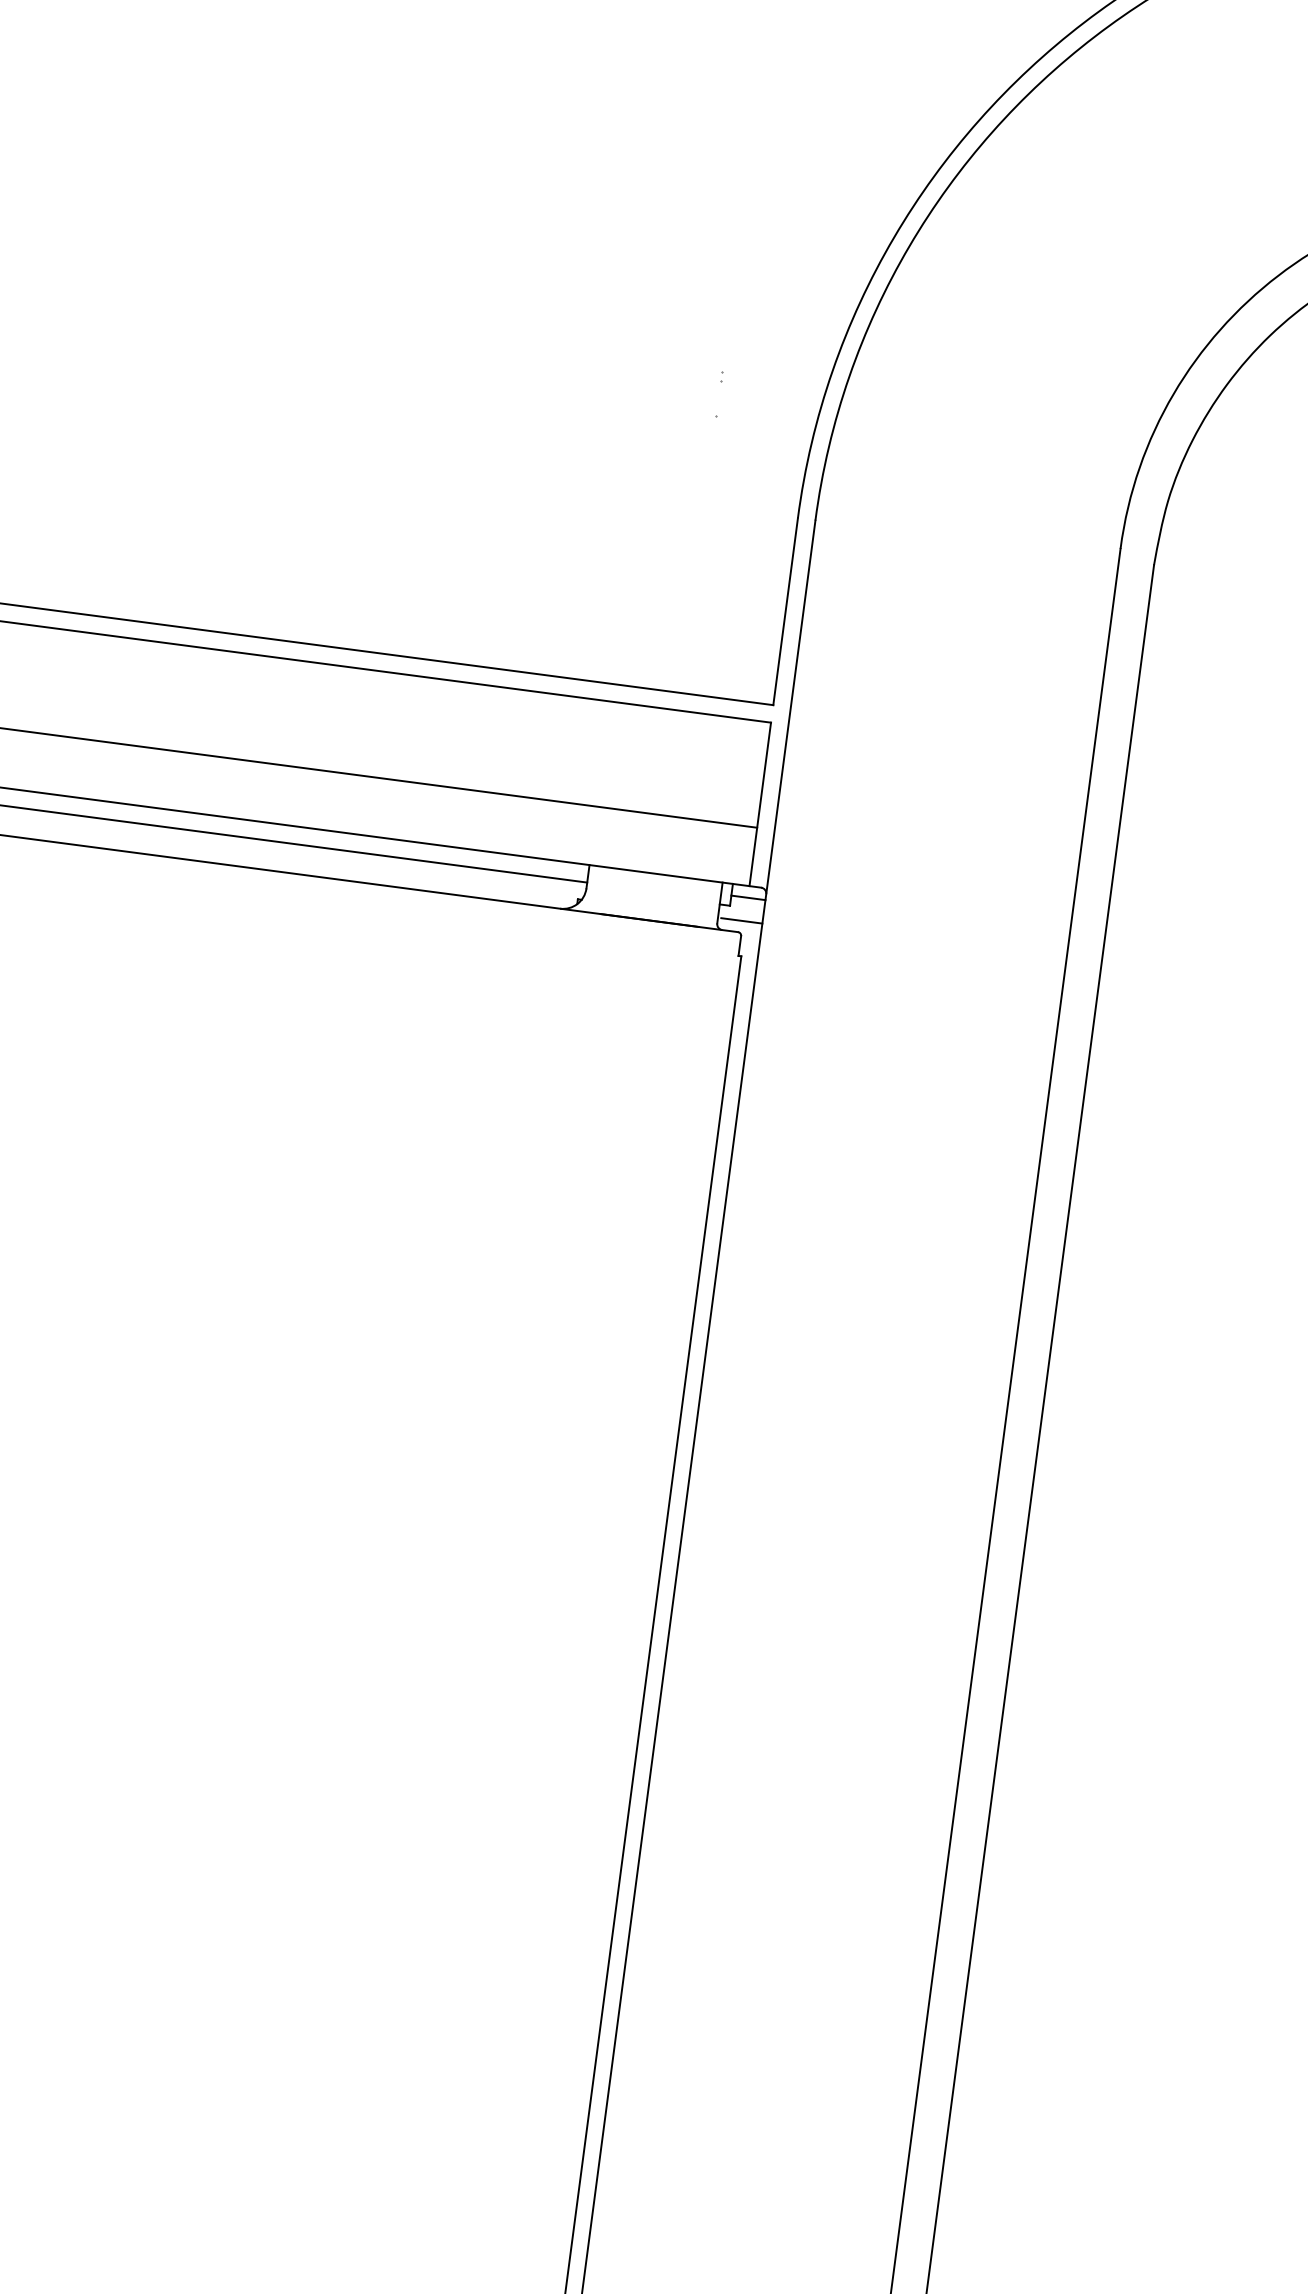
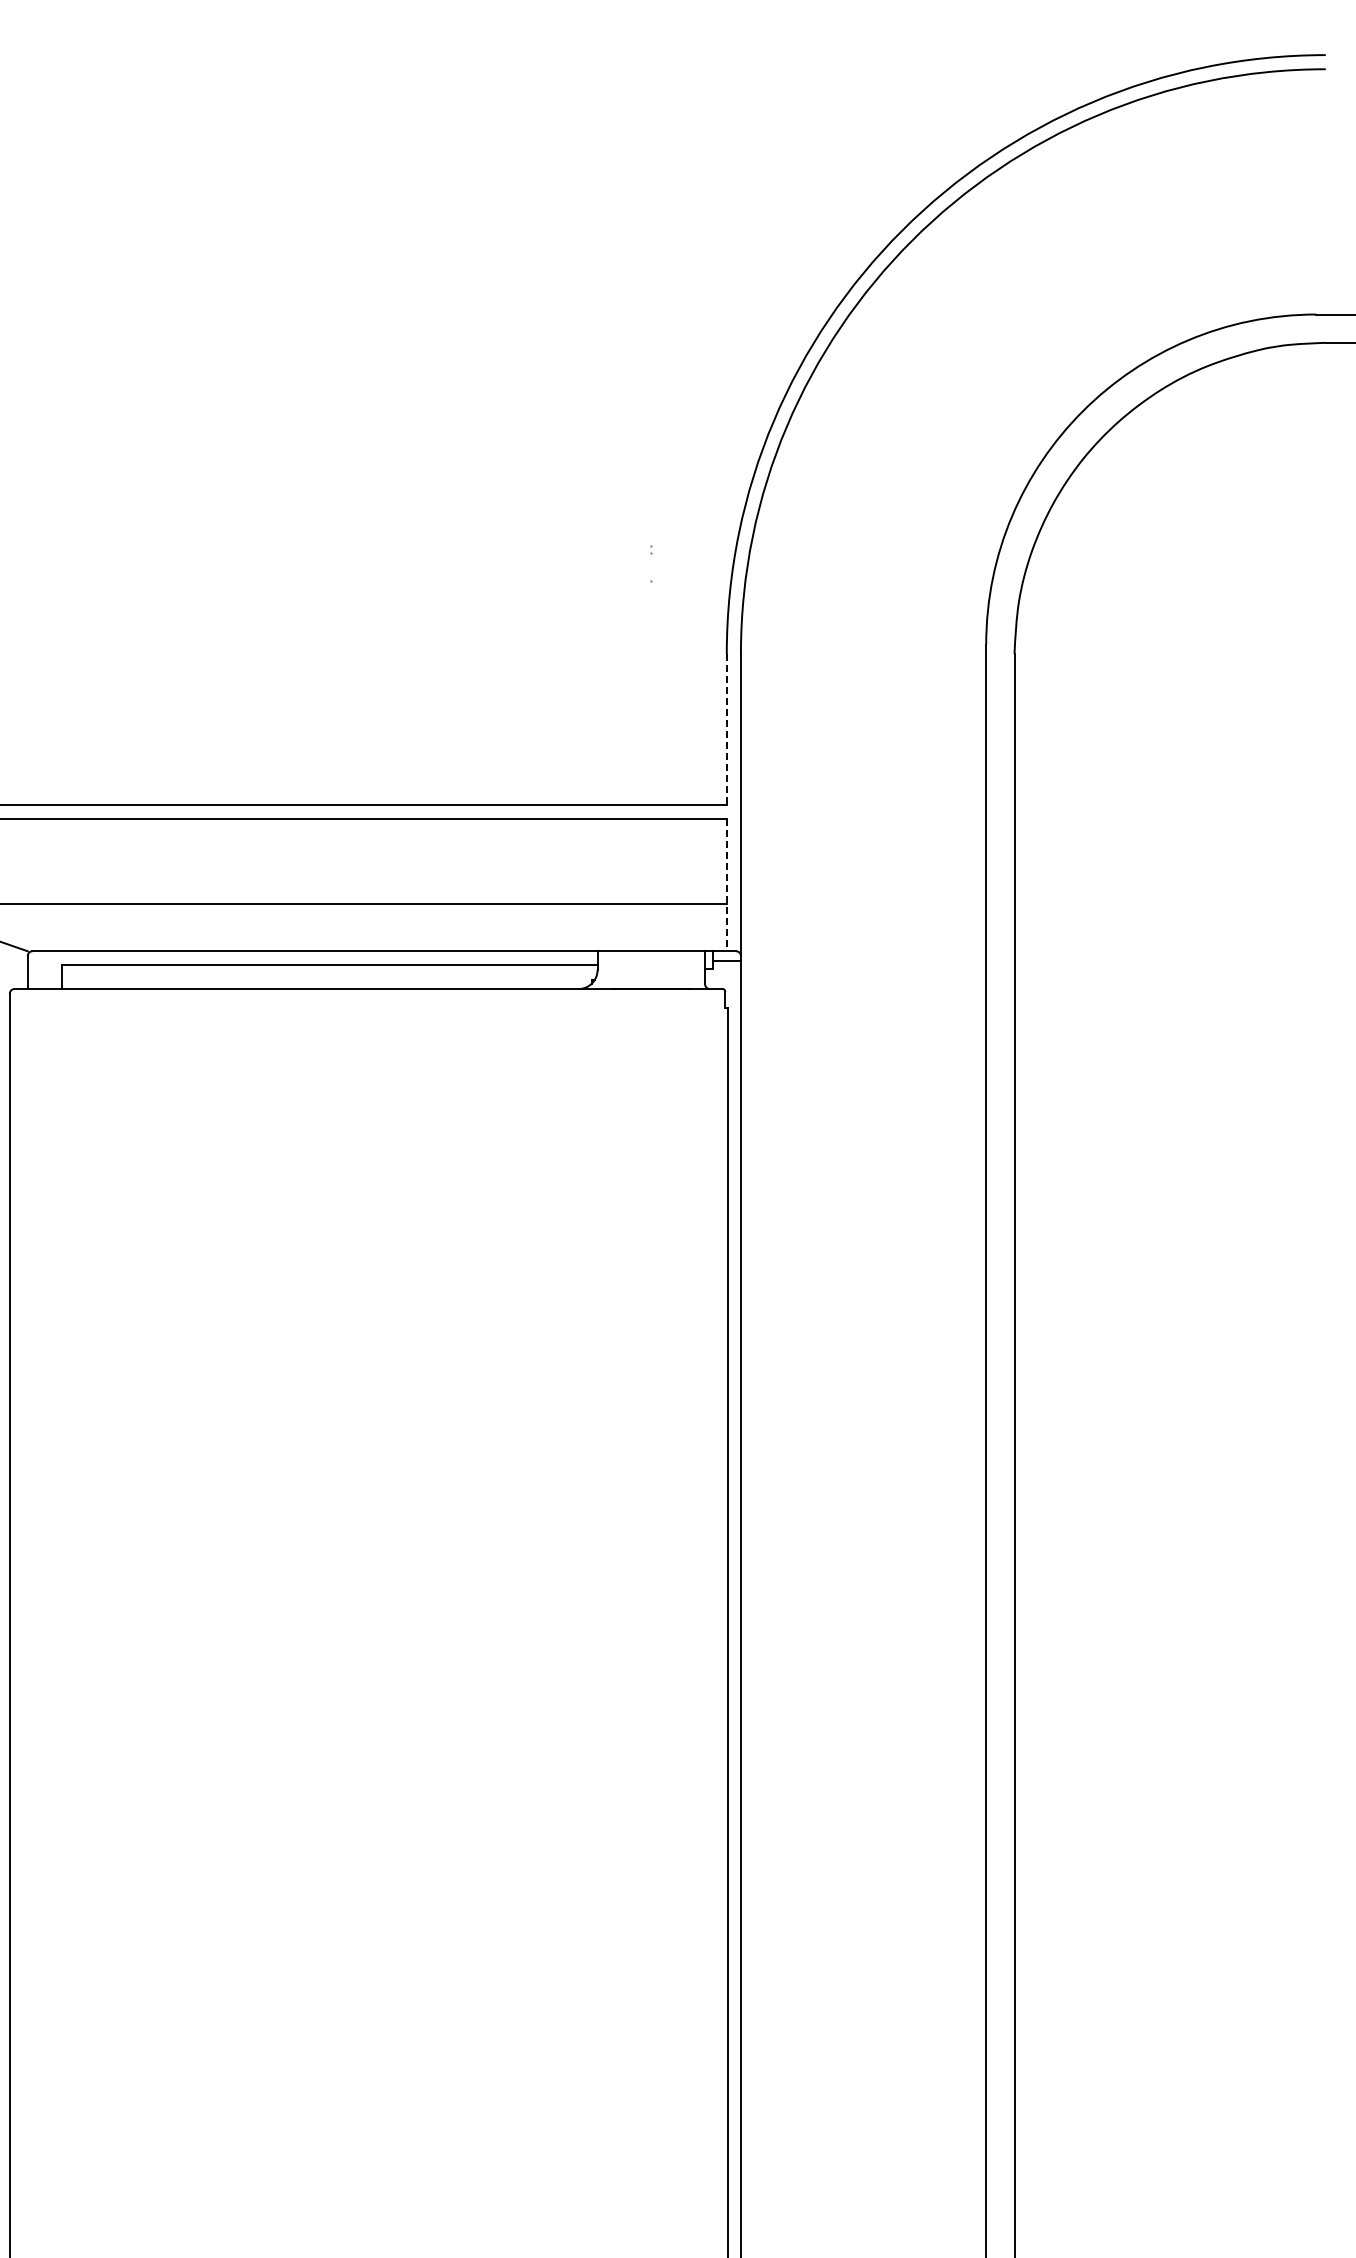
line: (785, 612) -> (726, 730), solid -> dashed
line: (759, 804) -> (726, 885), solid -> dashed
line: (740, 920) -> (723, 979), removed

